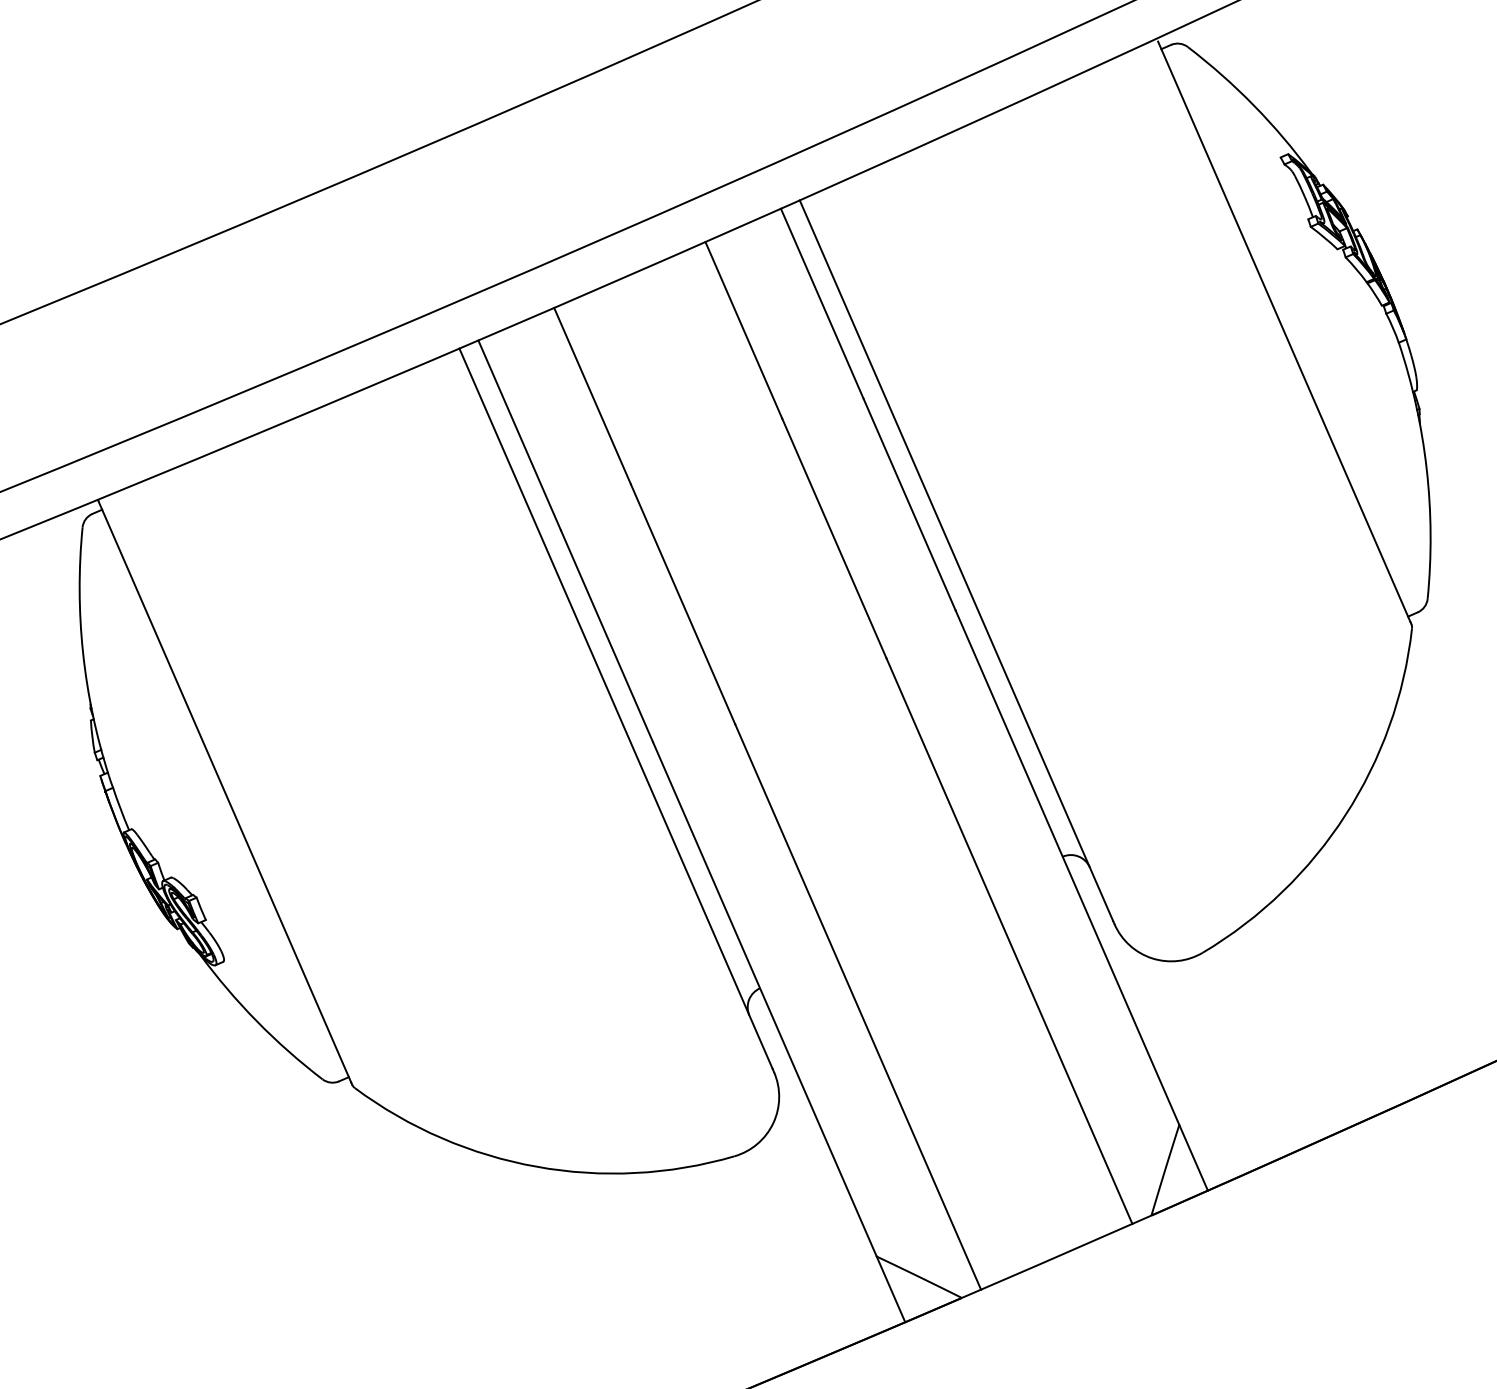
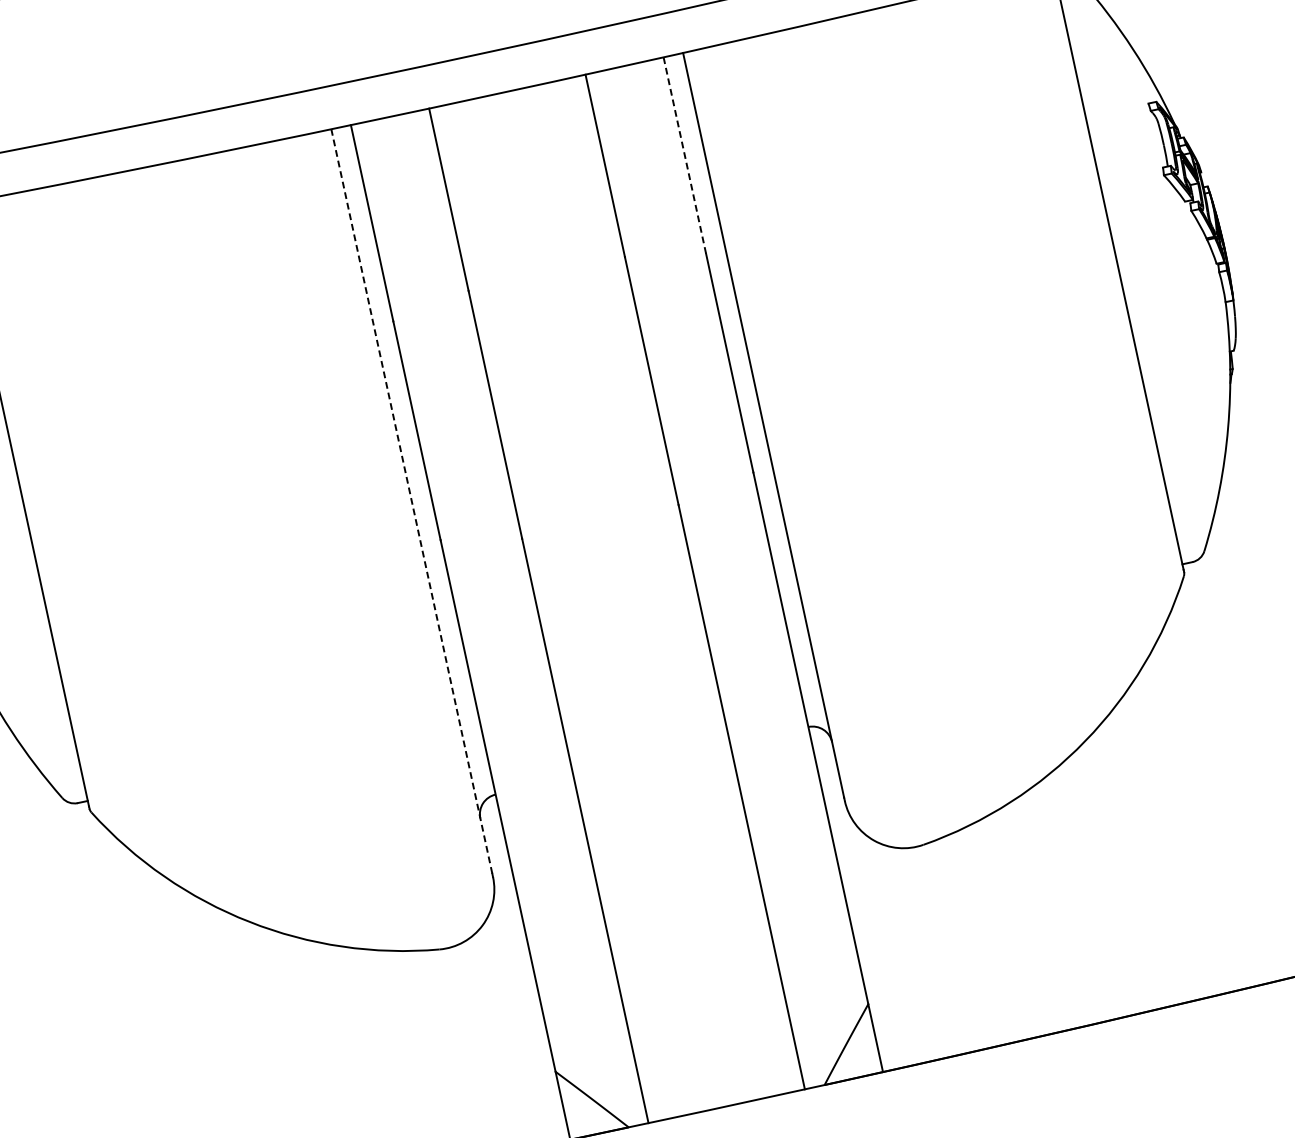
line: (822, 303) -> (685, 155), solid -> dashed
line: (616, 708) -> (412, 501), solid -> dashed

